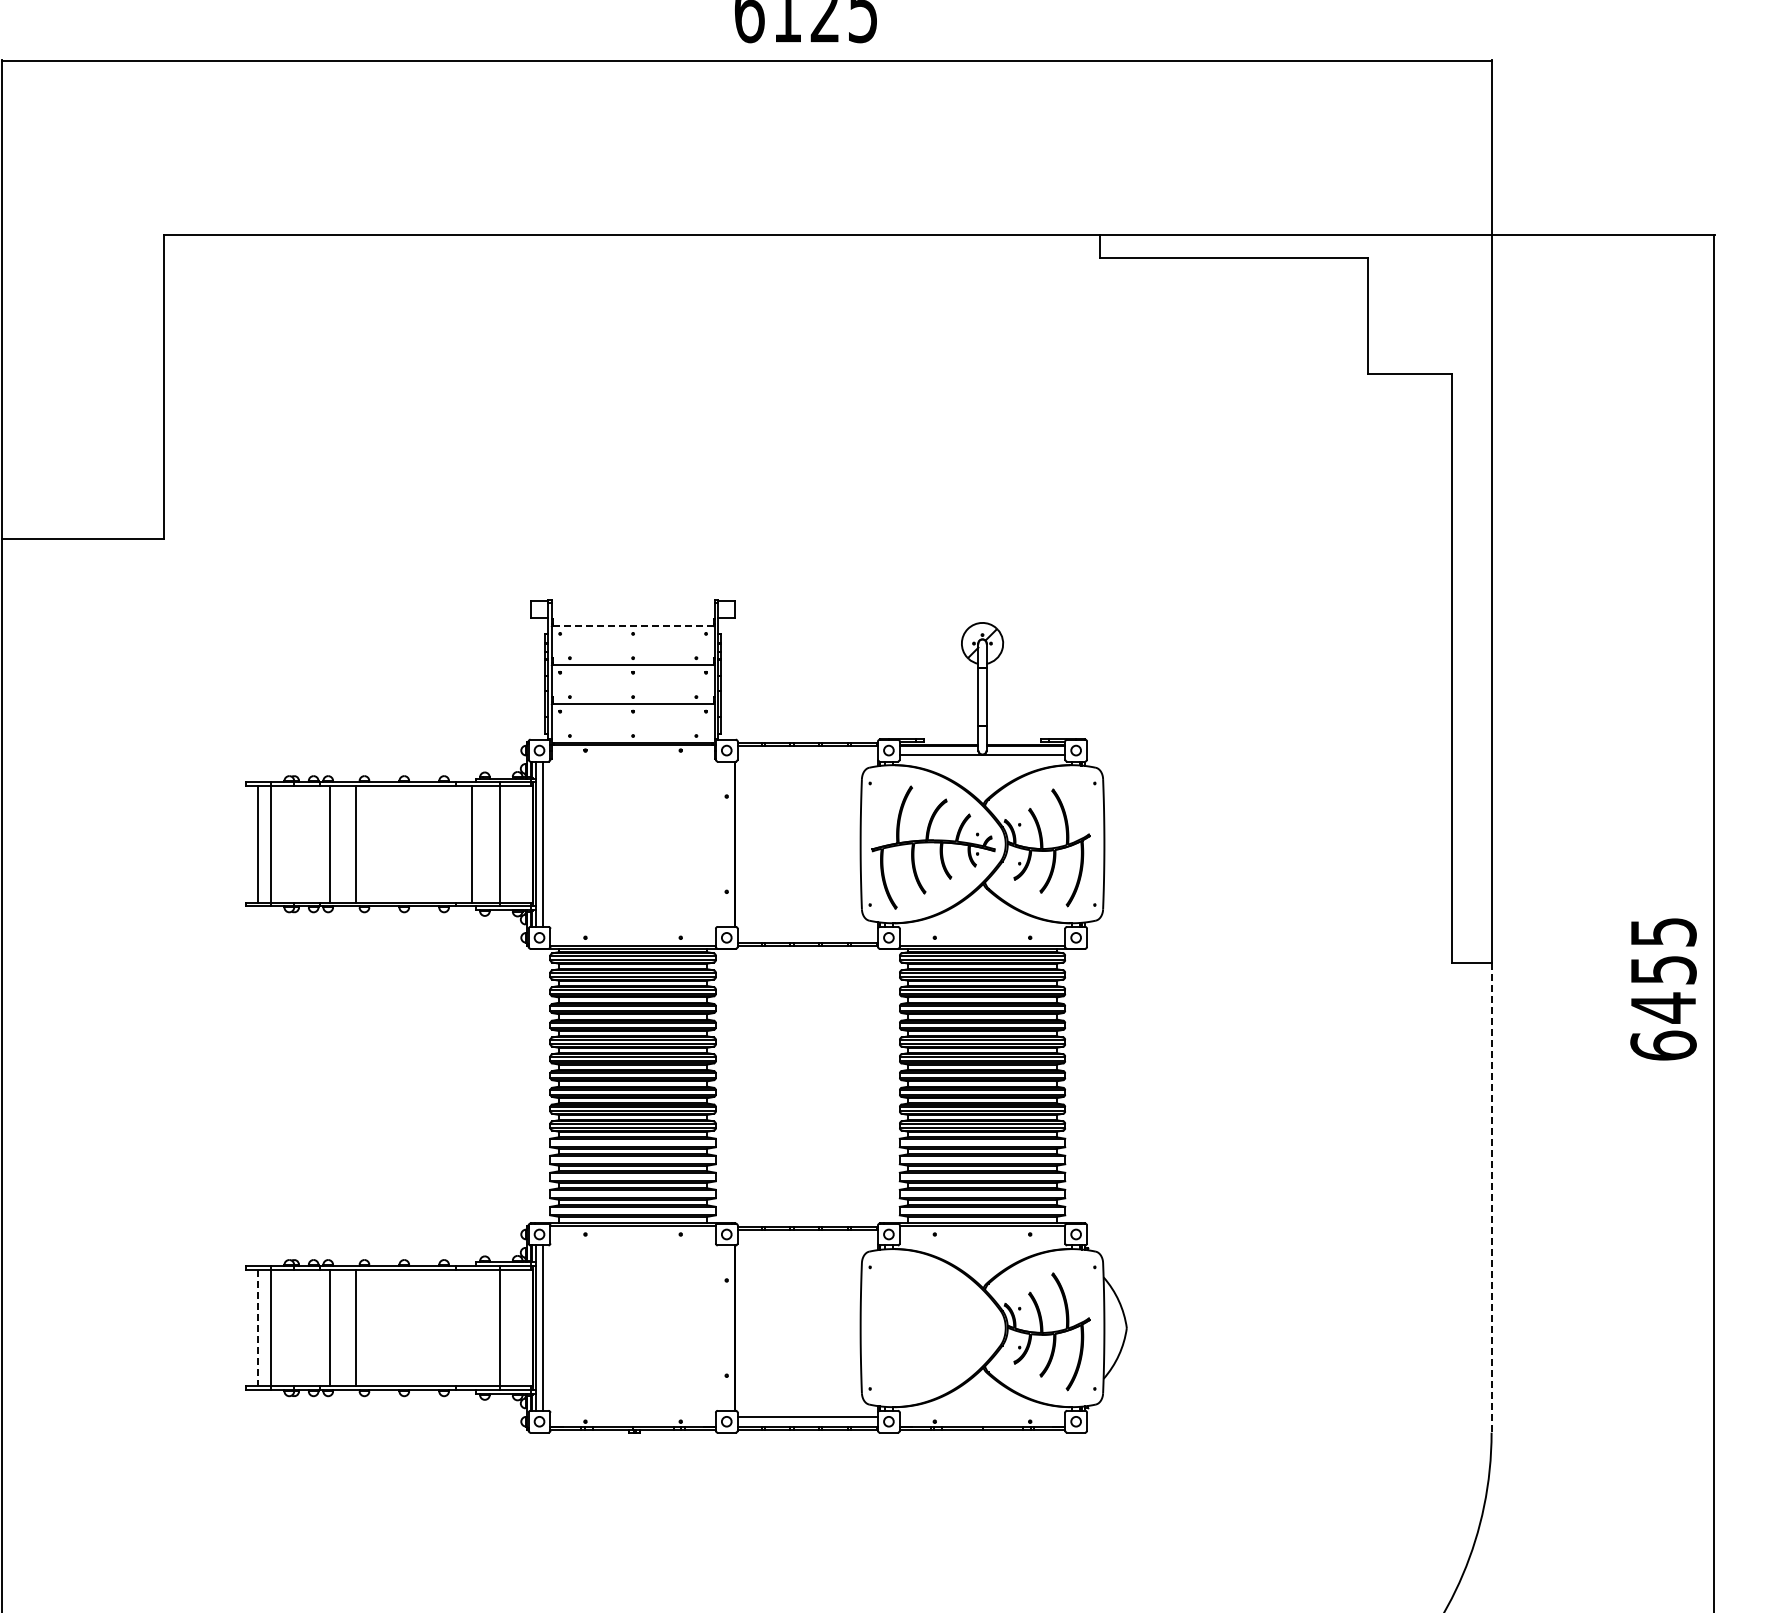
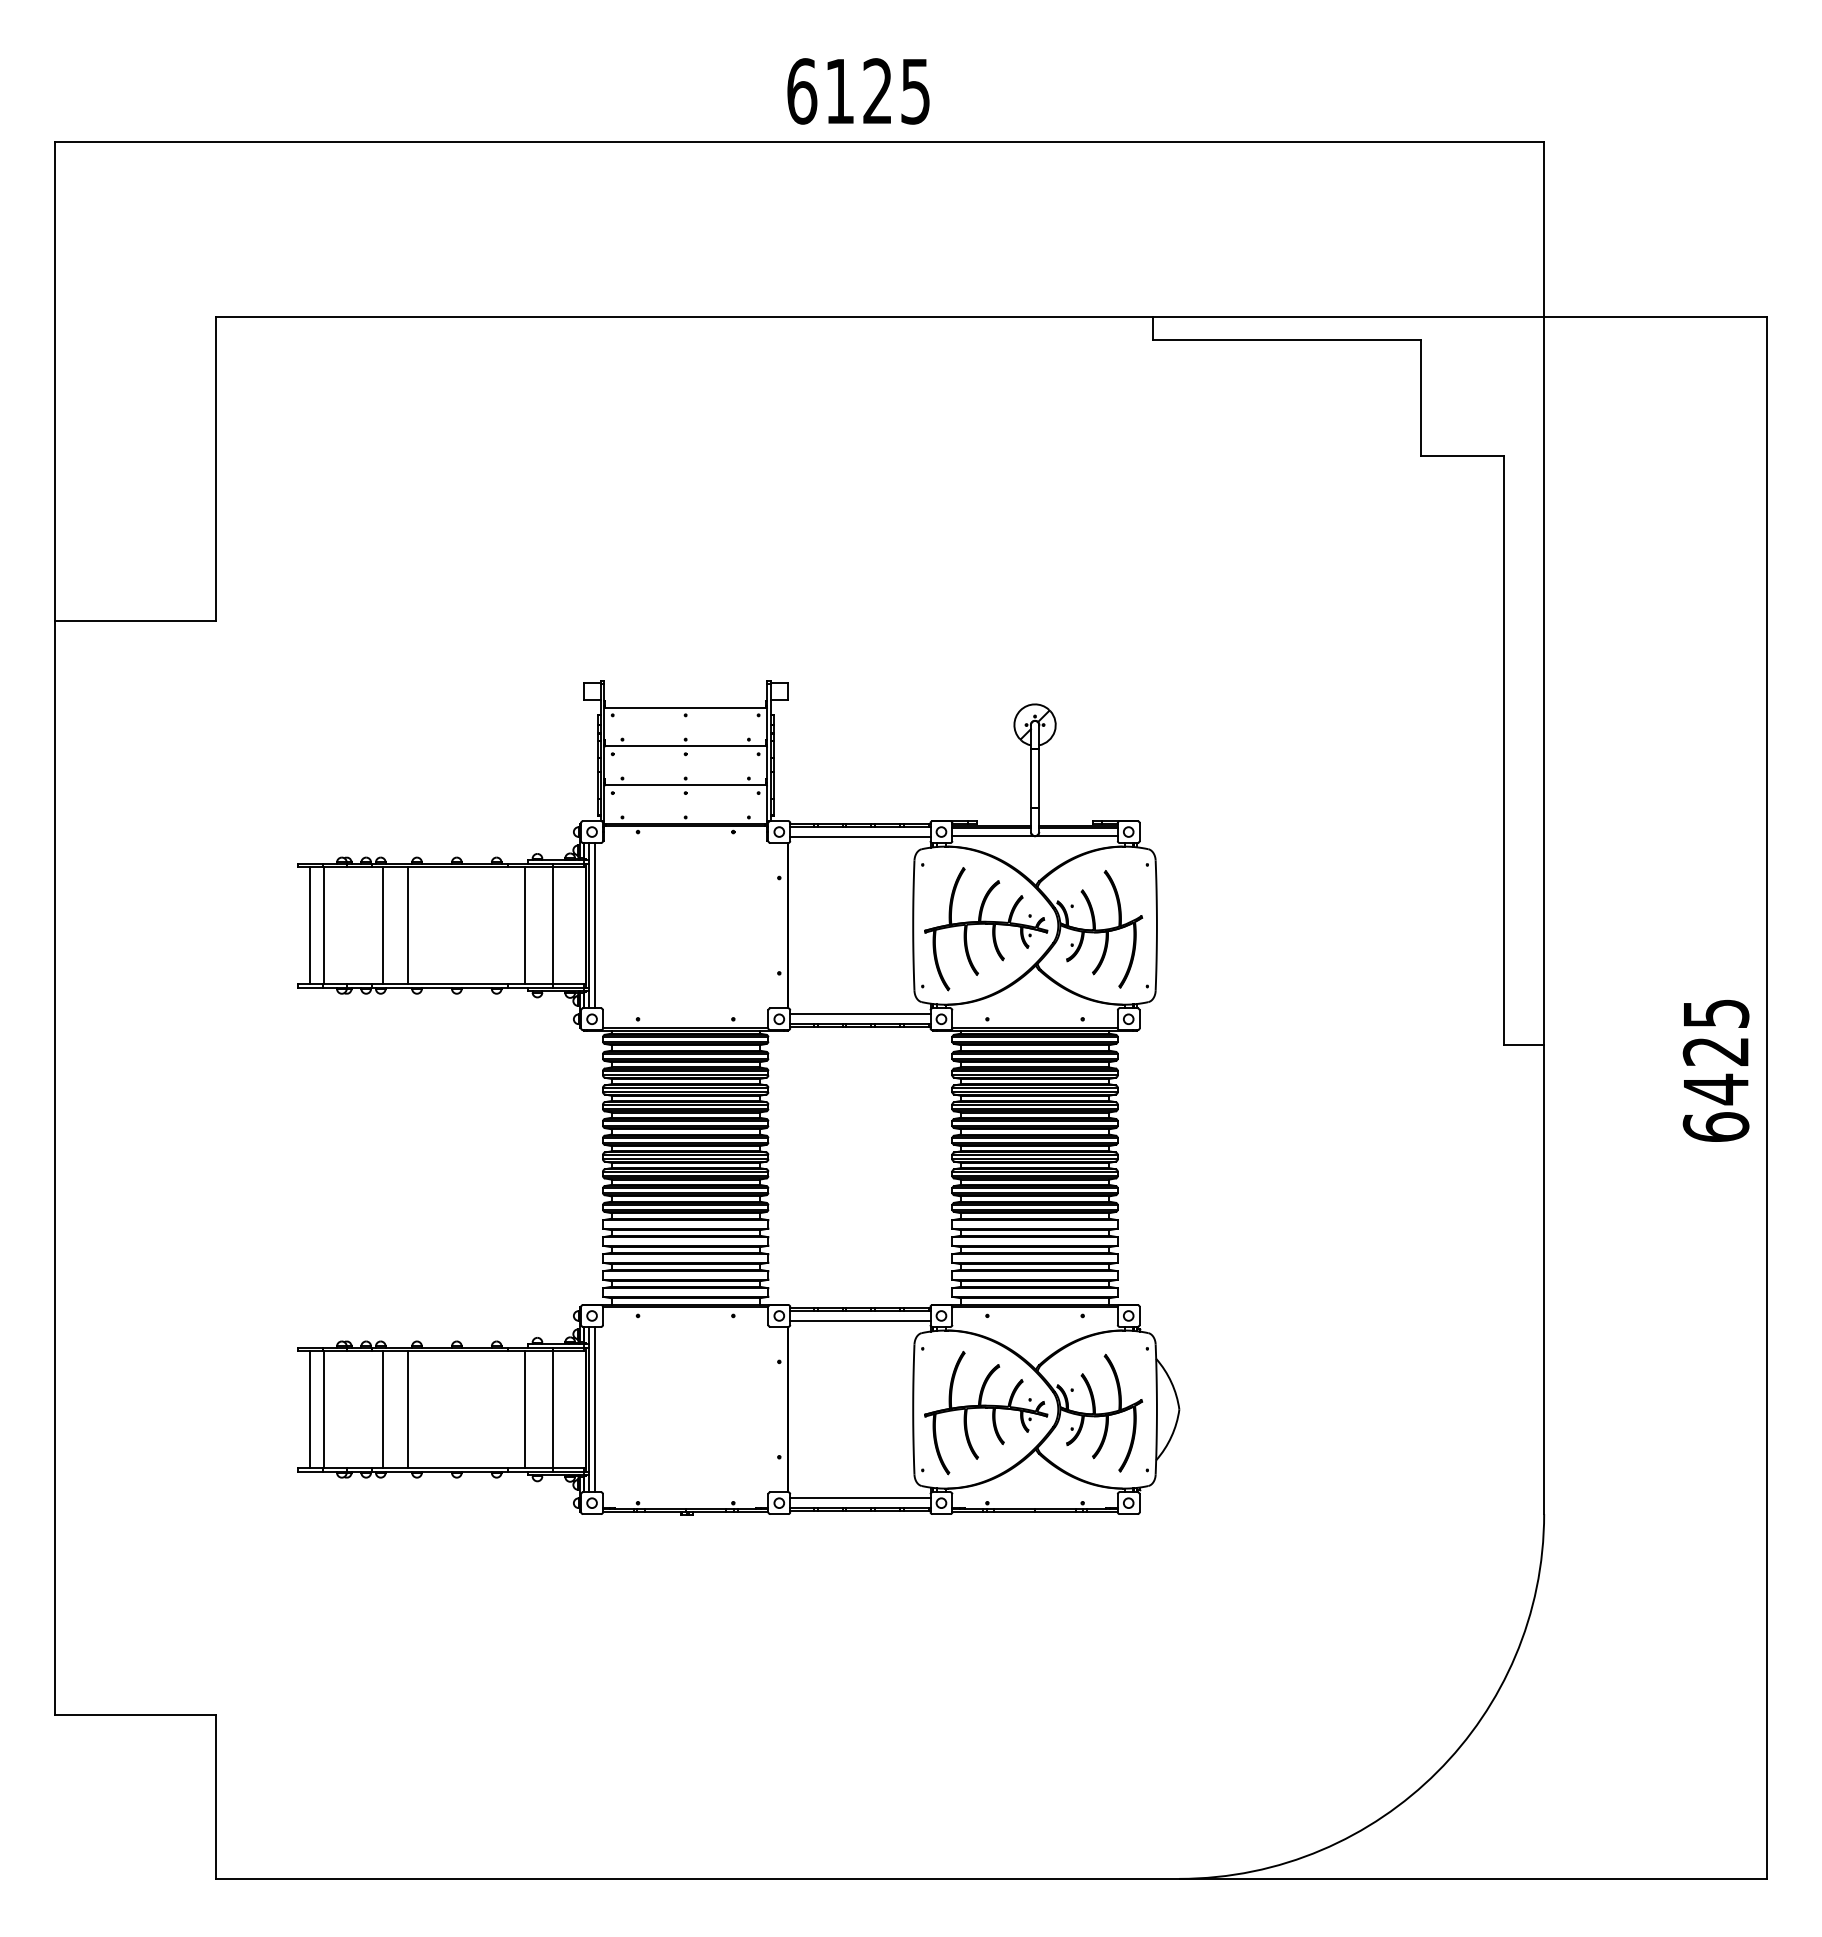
line: (632, 626) -> (685, 707), dashed -> solid
line: (807, 755) -> (860, 836), added
line: (807, 933) -> (860, 1014), added
text: (1662, 970) -> (1715, 1051), 6455 -> 6425
line: (1491, 1198) -> (1544, 1279), dashed -> solid
line: (807, 1239) -> (860, 1320), added
line: (471, 1328) -> (524, 1409), added
line: (257, 1329) -> (310, 1410), dashed -> solid
part: (933, 1331) -> (986, 1412), added

